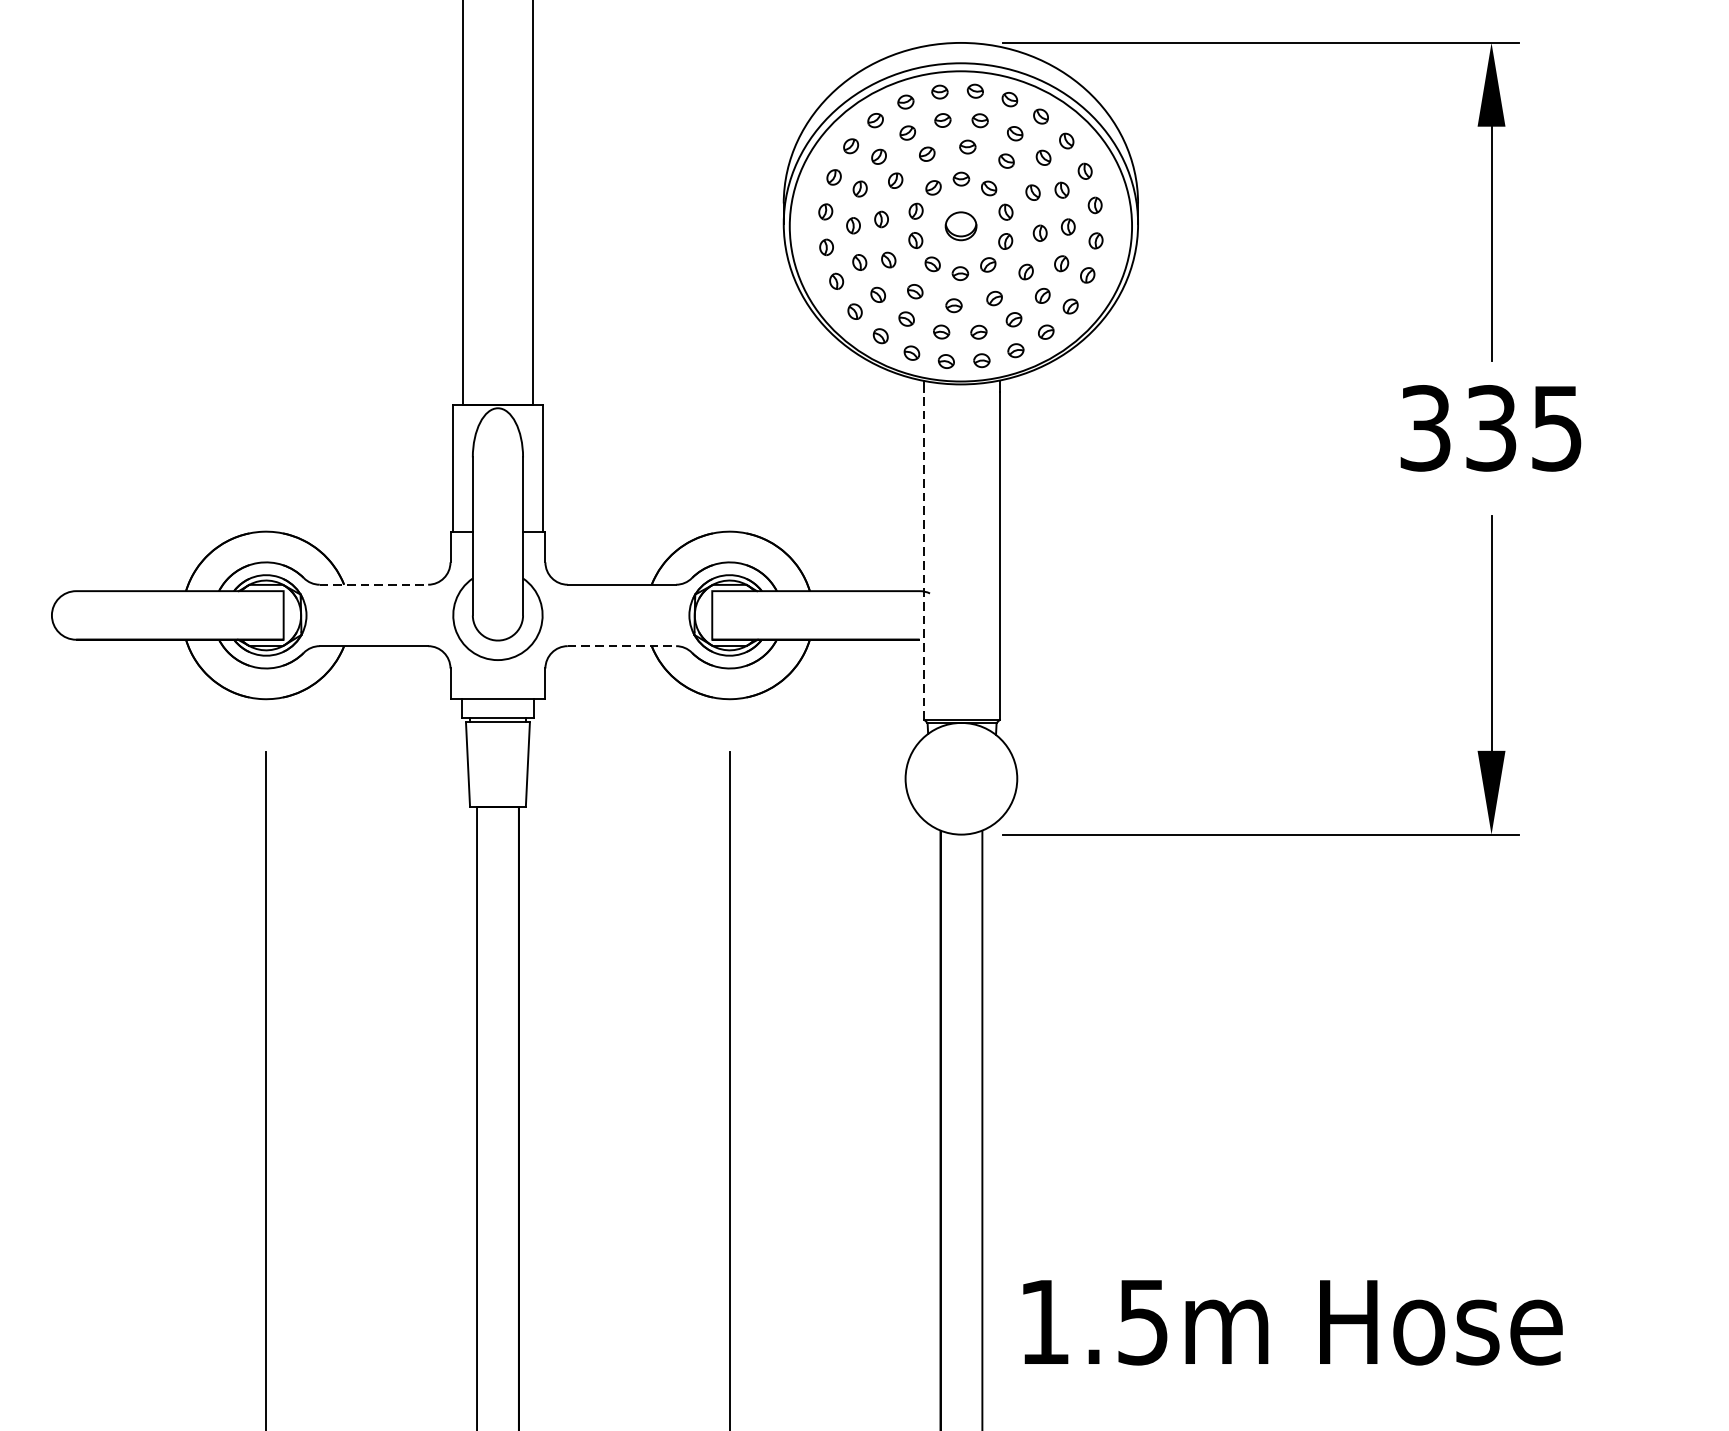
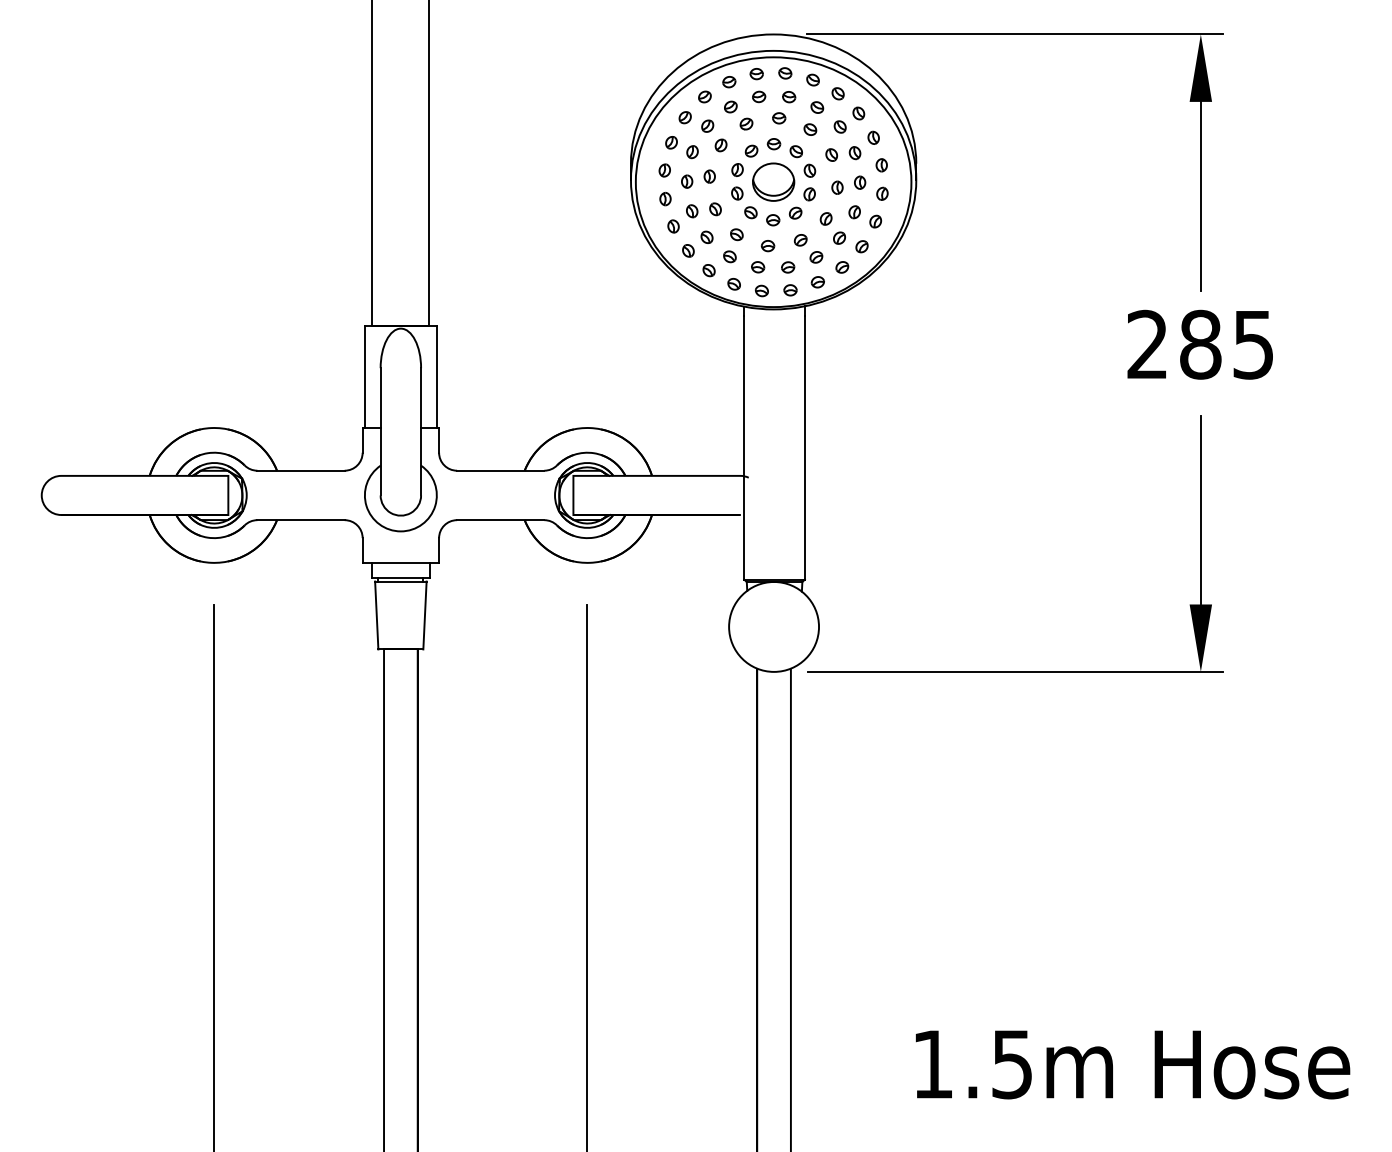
part: (960, 225) -> (773, 181), size x1.67
text: (1458, 427) -> (1174, 344), 335 -> 285
line: (924, 555) -> (744, 447), dashed -> solid
line: (374, 584) -> (301, 470), dashed -> solid
line: (621, 646) -> (500, 520), dashed -> solid
text: (1292, 1322) -> (1132, 1064), moved

